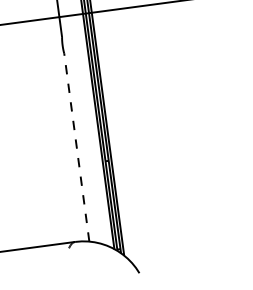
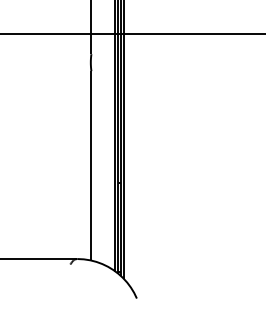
line: (76, 147) -> (91, 165), dashed -> solid

